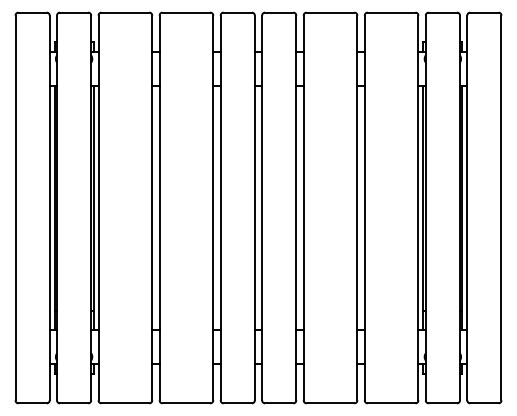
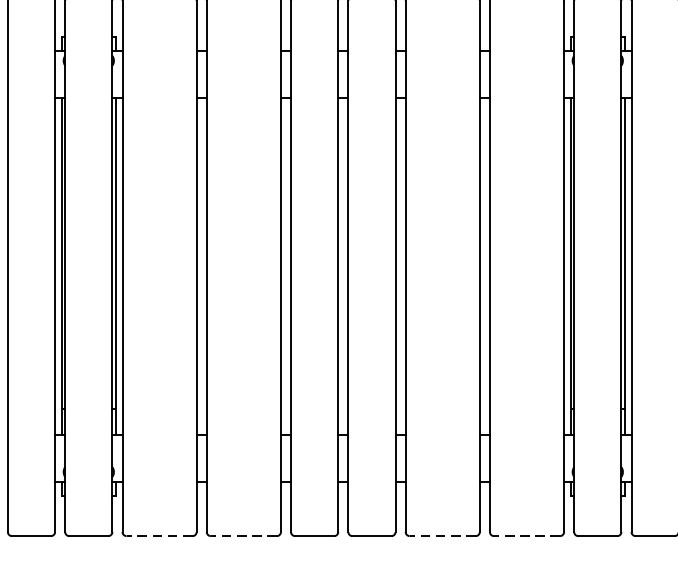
line: (125, 403) -> (159, 536), solid -> dashed
line: (186, 403) -> (243, 536), solid -> dashed
line: (330, 403) -> (442, 536), solid -> dashed
line: (391, 403) -> (526, 536), solid -> dashed

